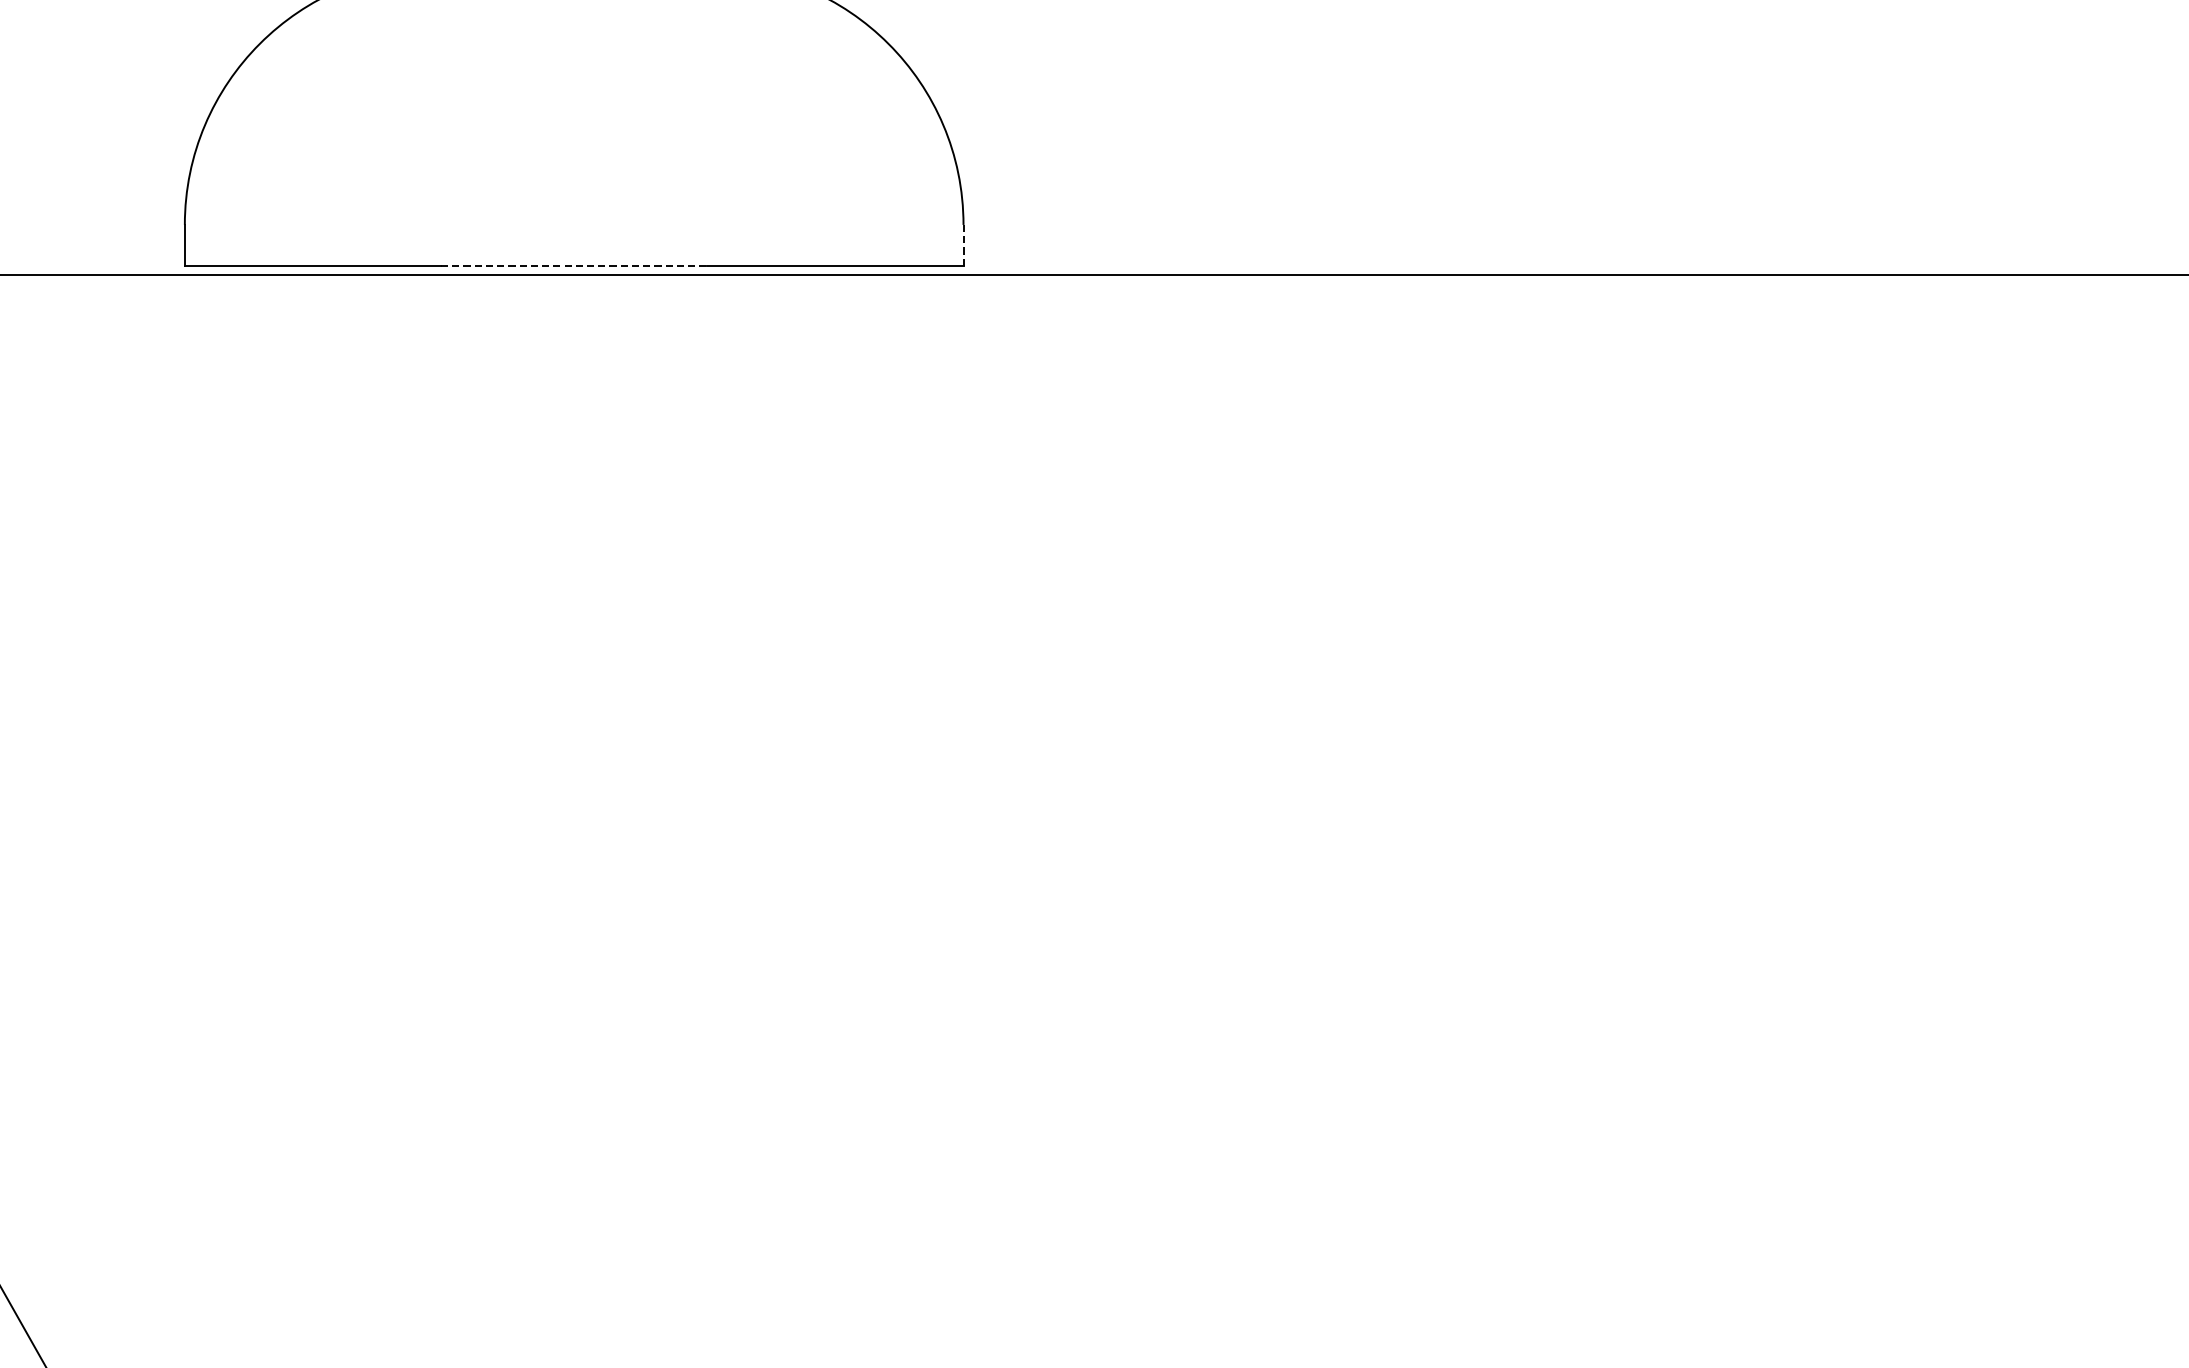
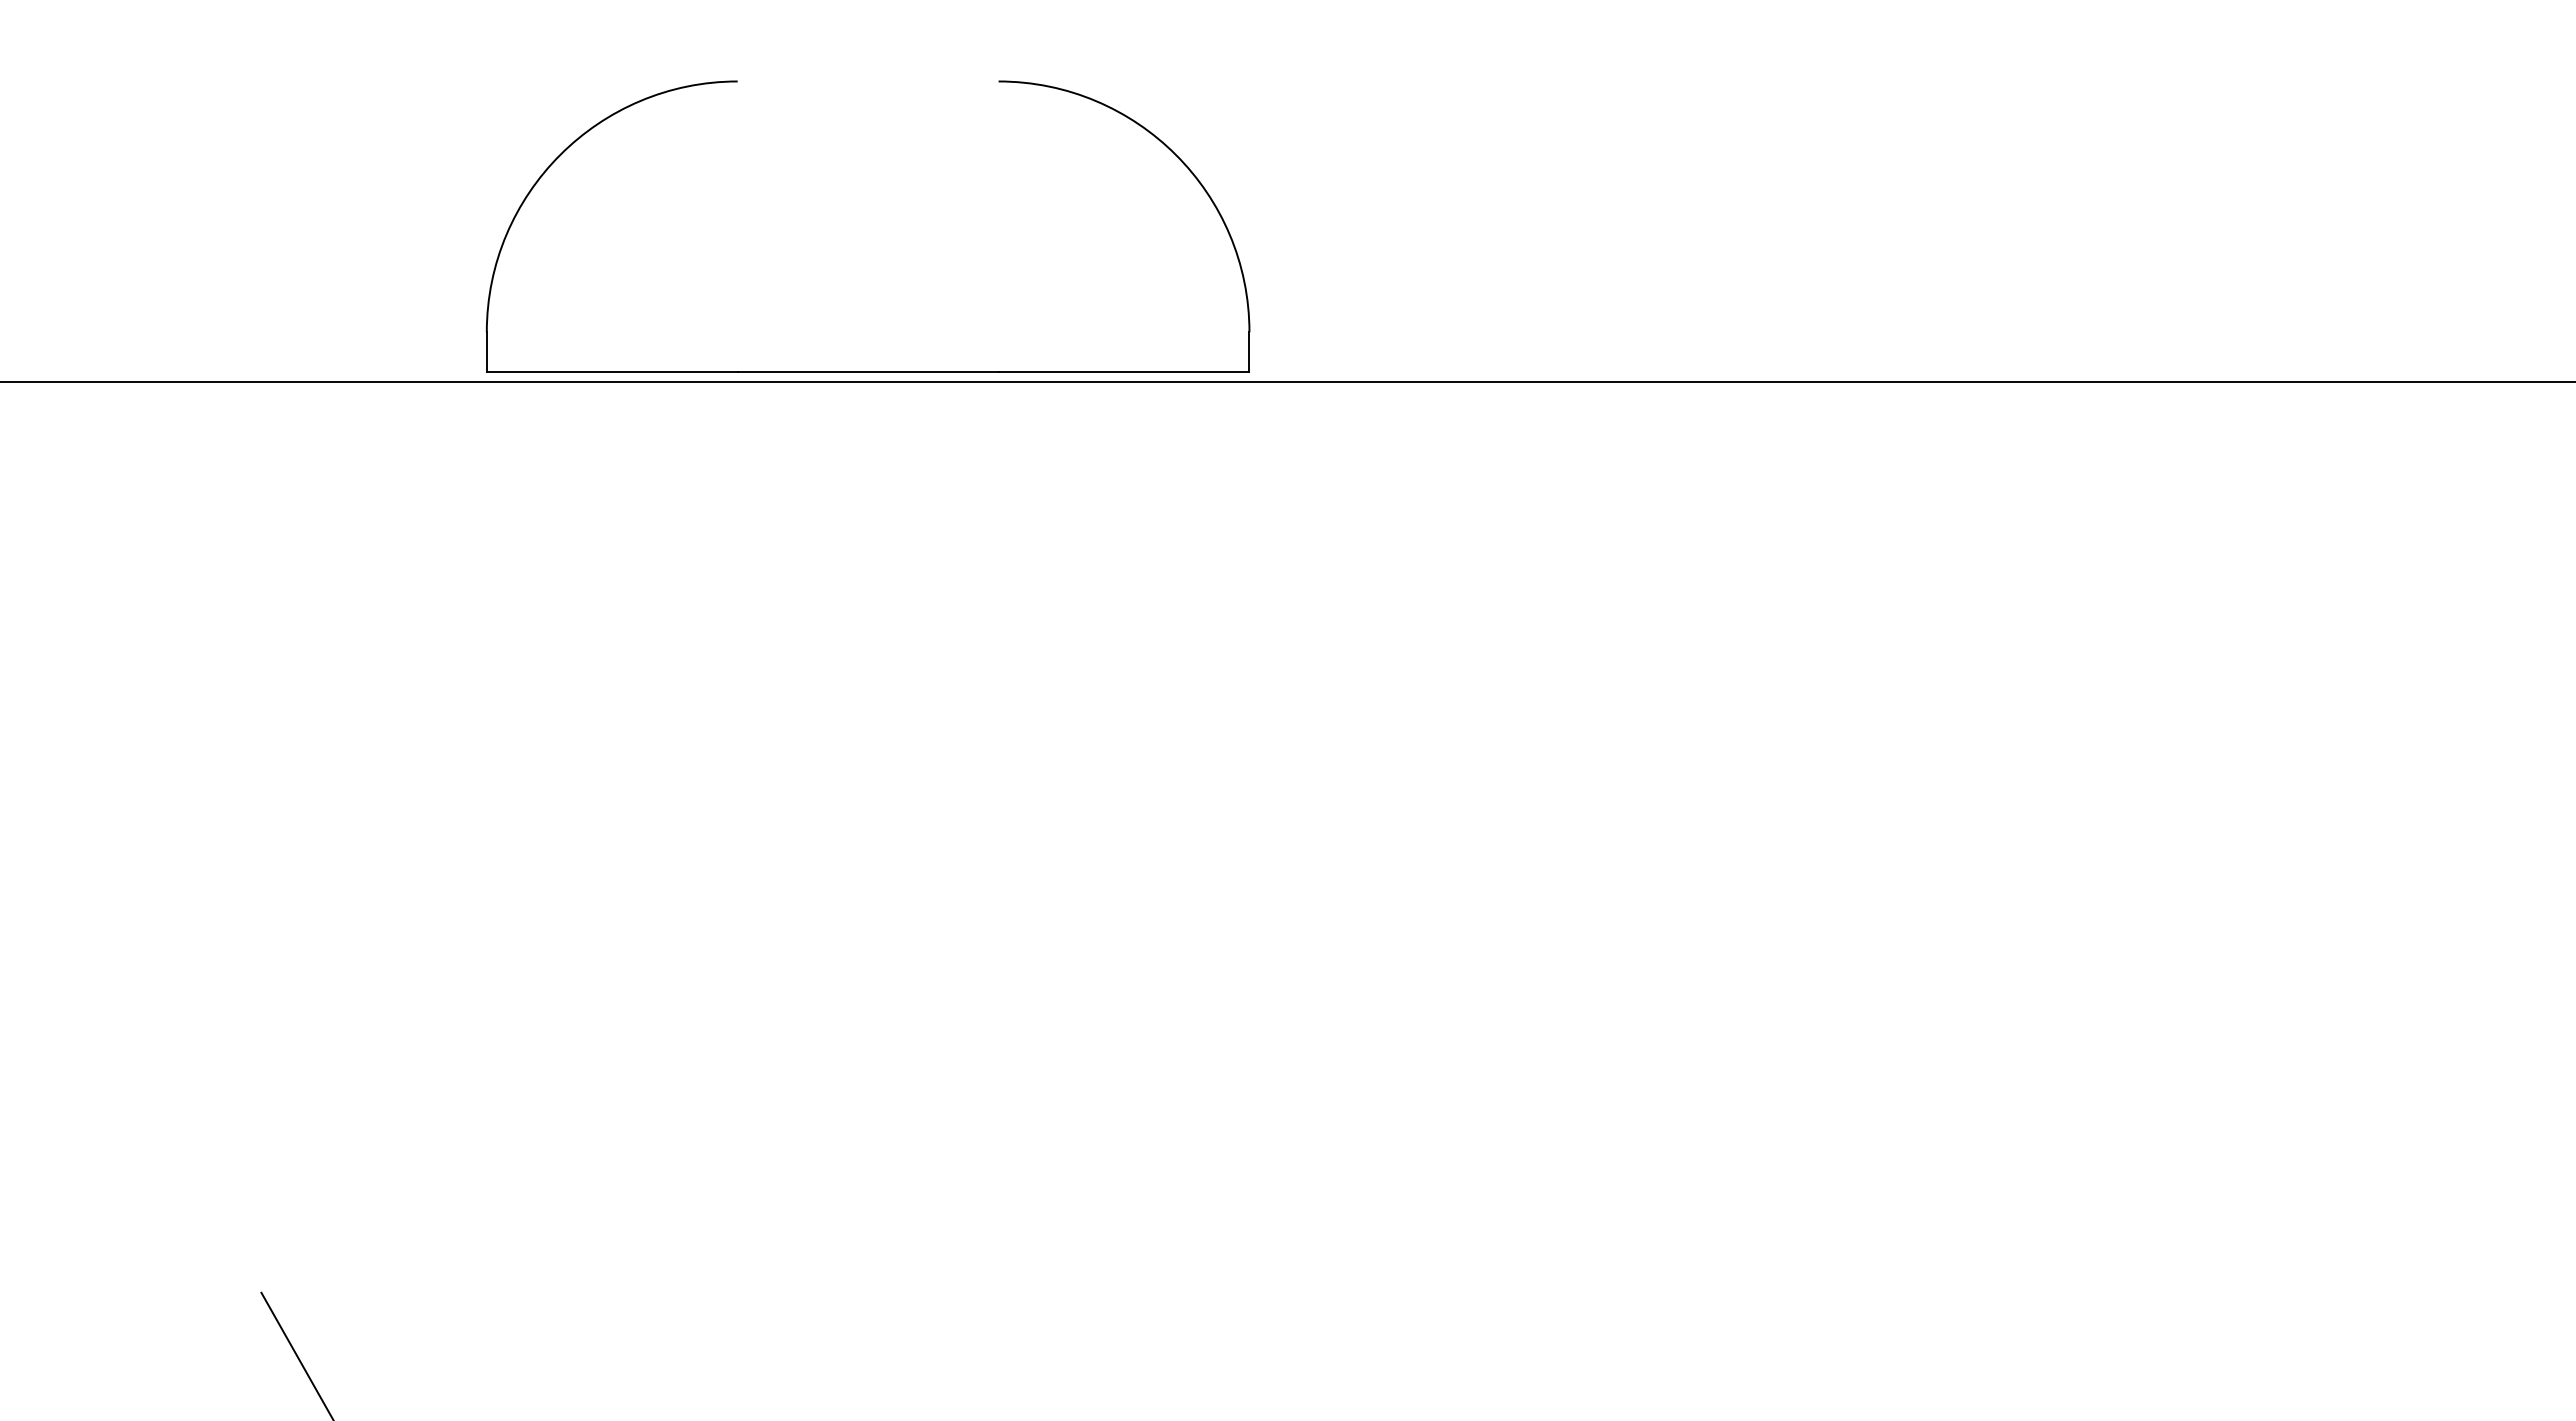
line: (963, 245) -> (1249, 352), dashed -> solid
line: (574, 265) -> (868, 372), dashed -> solid

